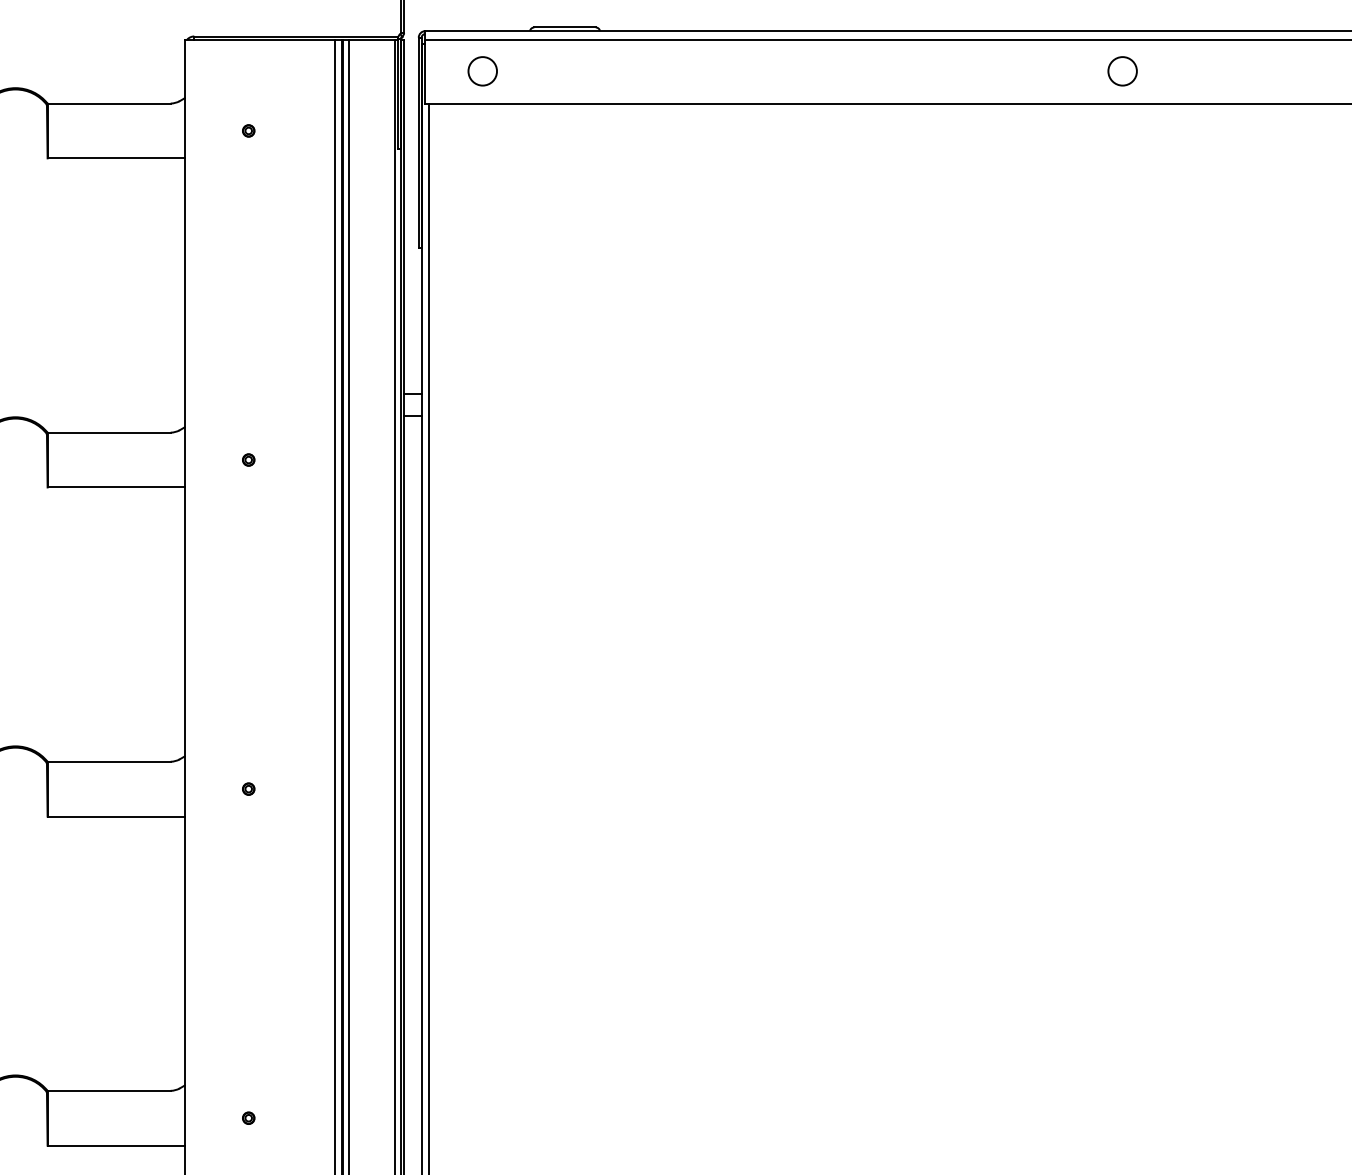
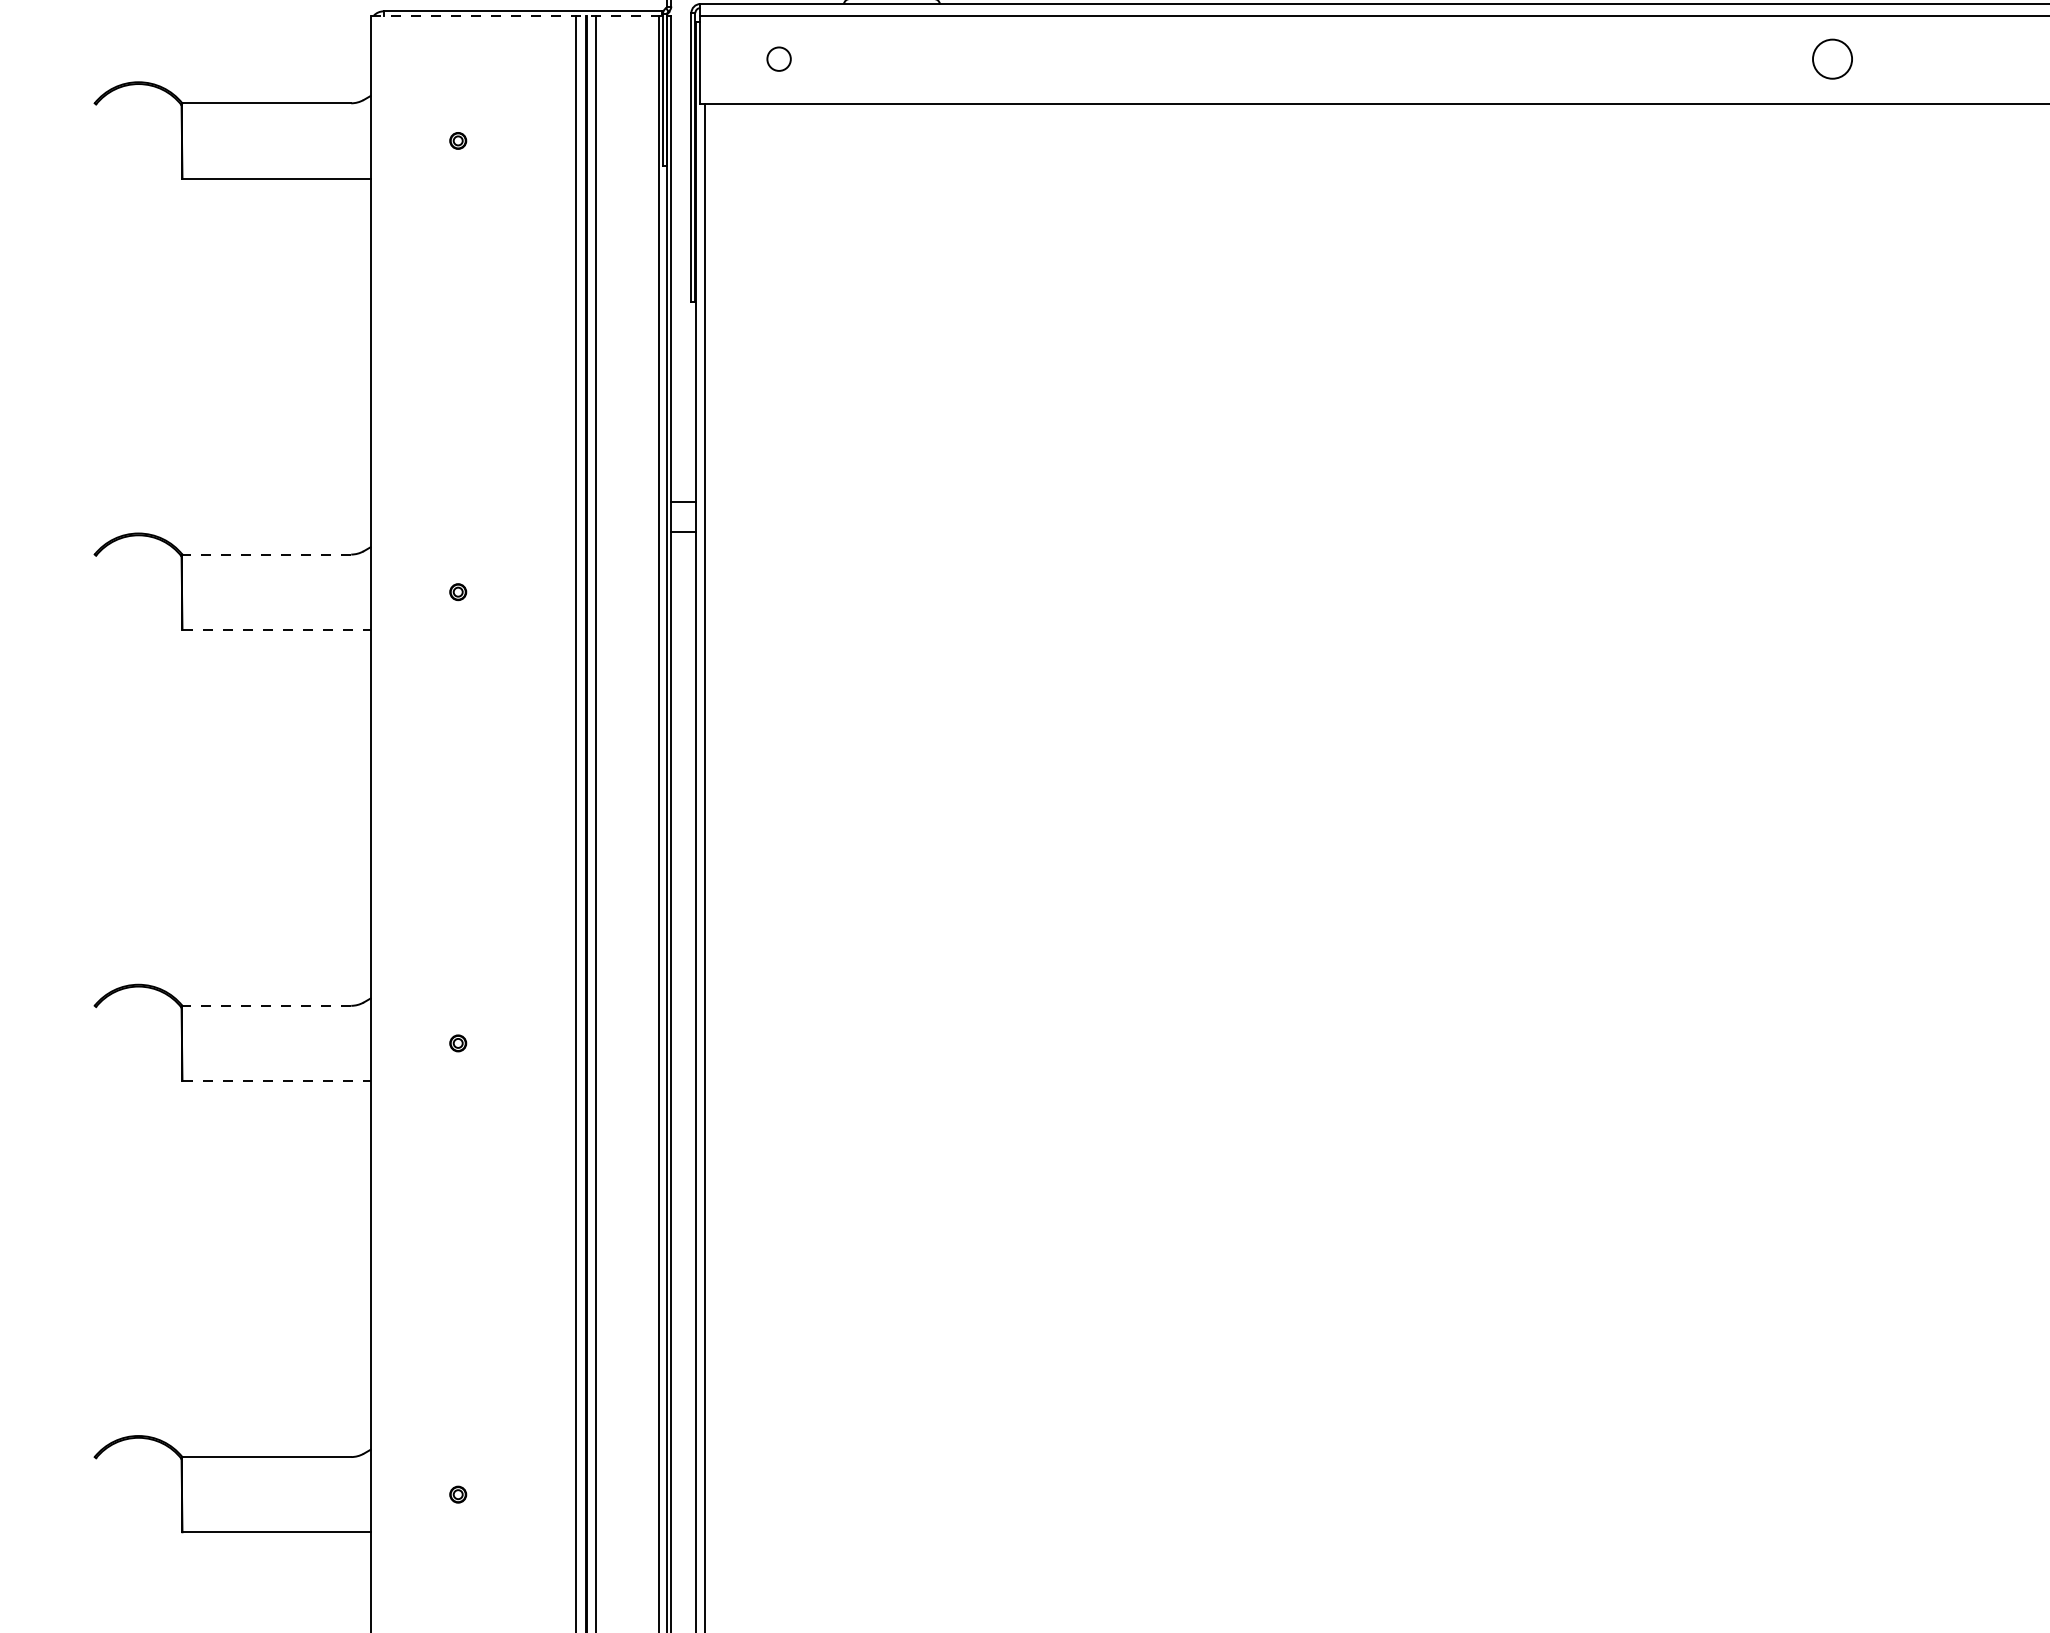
line: (291, 39) -> (516, 15), solid -> dashed
circle: (482, 70) -> (778, 58), size x0.6
circle: (1122, 70) -> (1832, 58), moved
line: (108, 432) -> (266, 554), solid -> dashed
line: (116, 487) -> (276, 629), solid -> dashed
line: (108, 761) -> (266, 1005), solid -> dashed
line: (116, 816) -> (276, 1081), solid -> dashed

